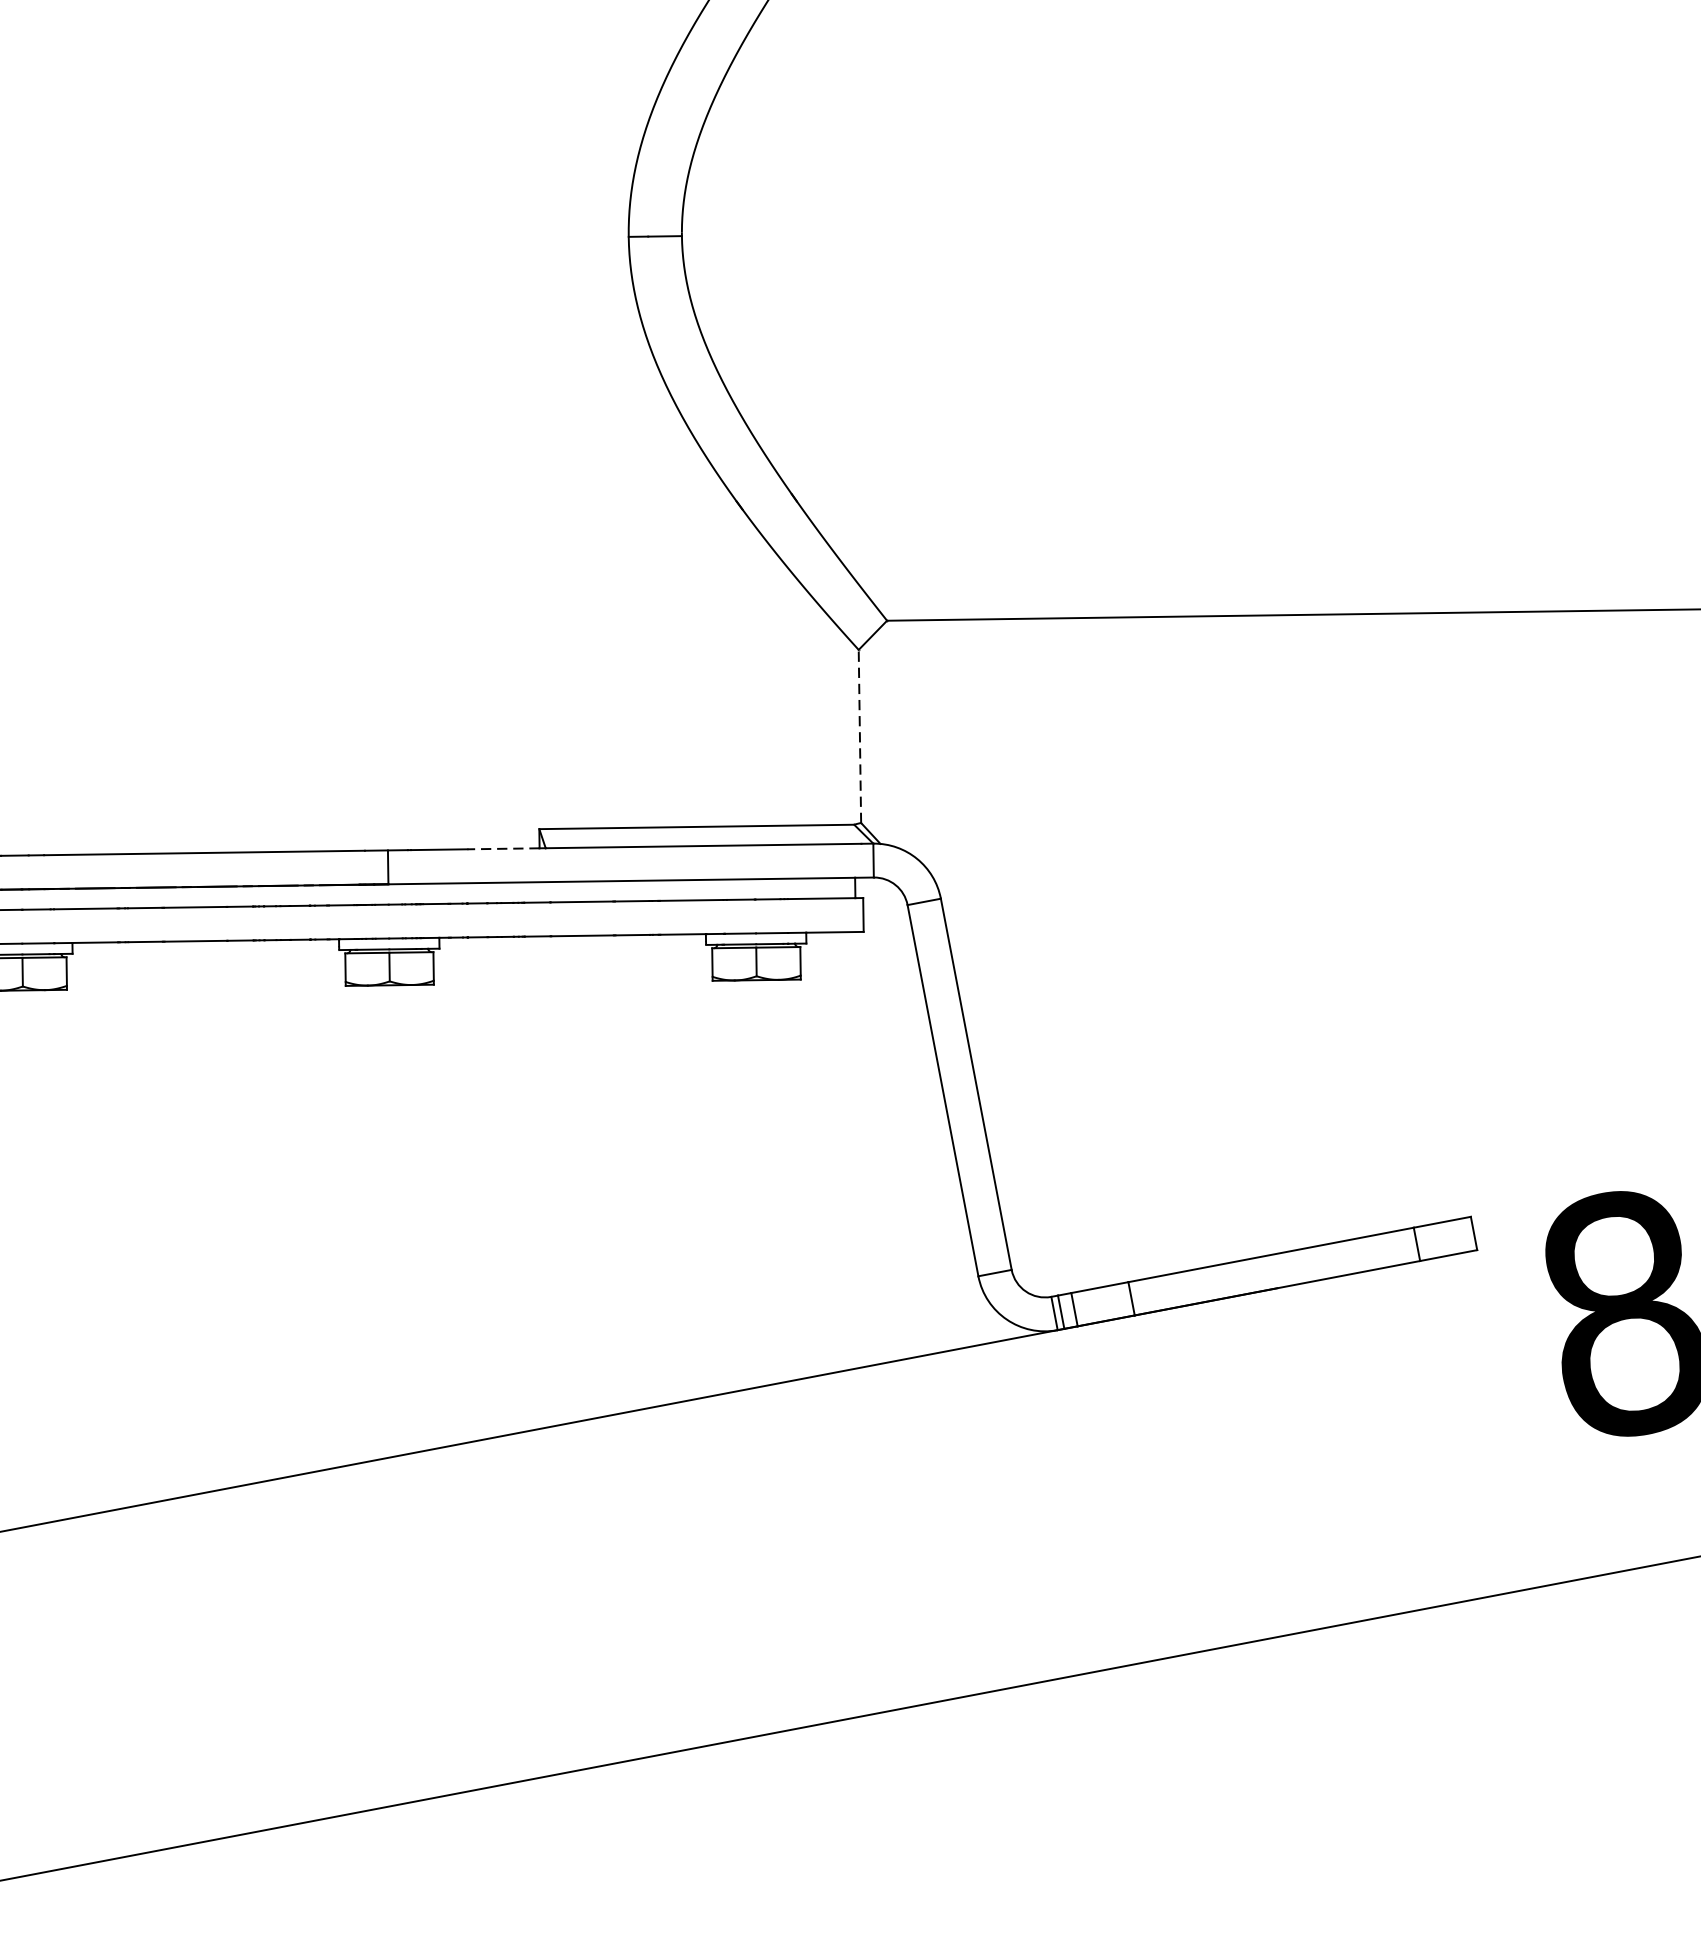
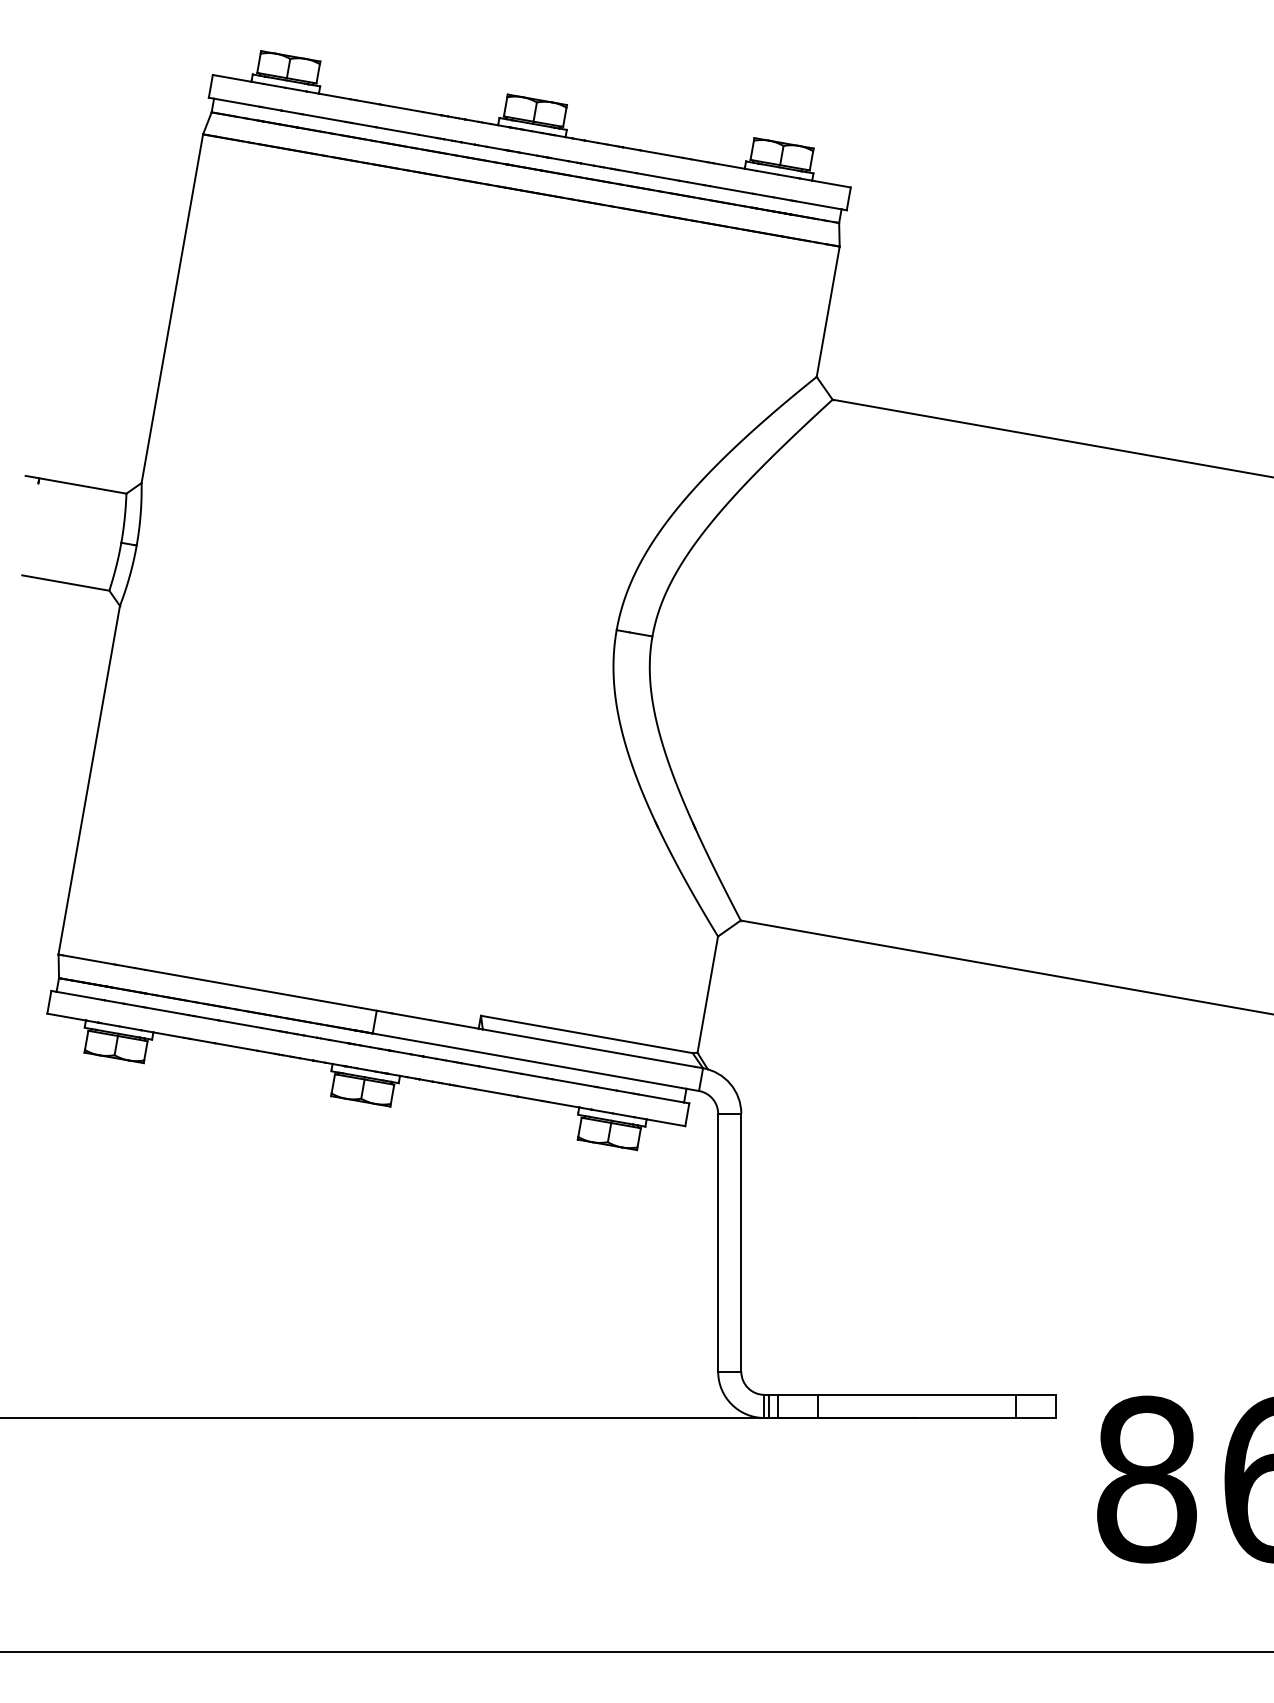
line: (859, 736) -> (707, 994), dashed -> solid
line: (503, 848) -> (454, 1024), dashed -> solid

